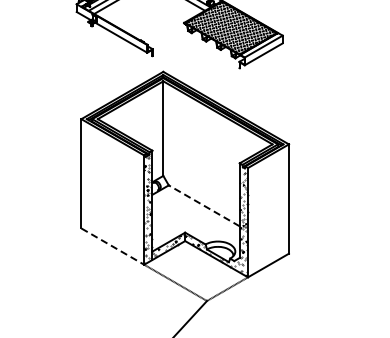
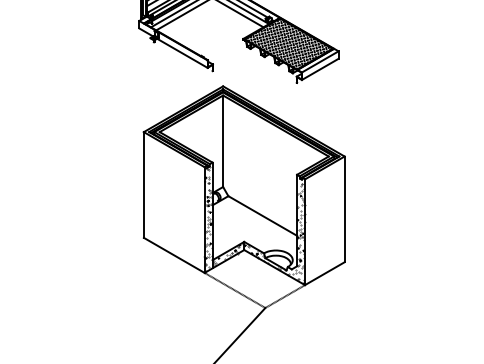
line: (204, 205) -> (262, 215), dashed -> solid
line: (113, 246) -> (174, 255), dashed -> solid

